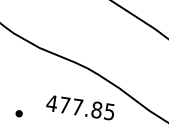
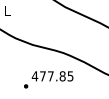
text: (80, 107) -> (52, 76), moved

